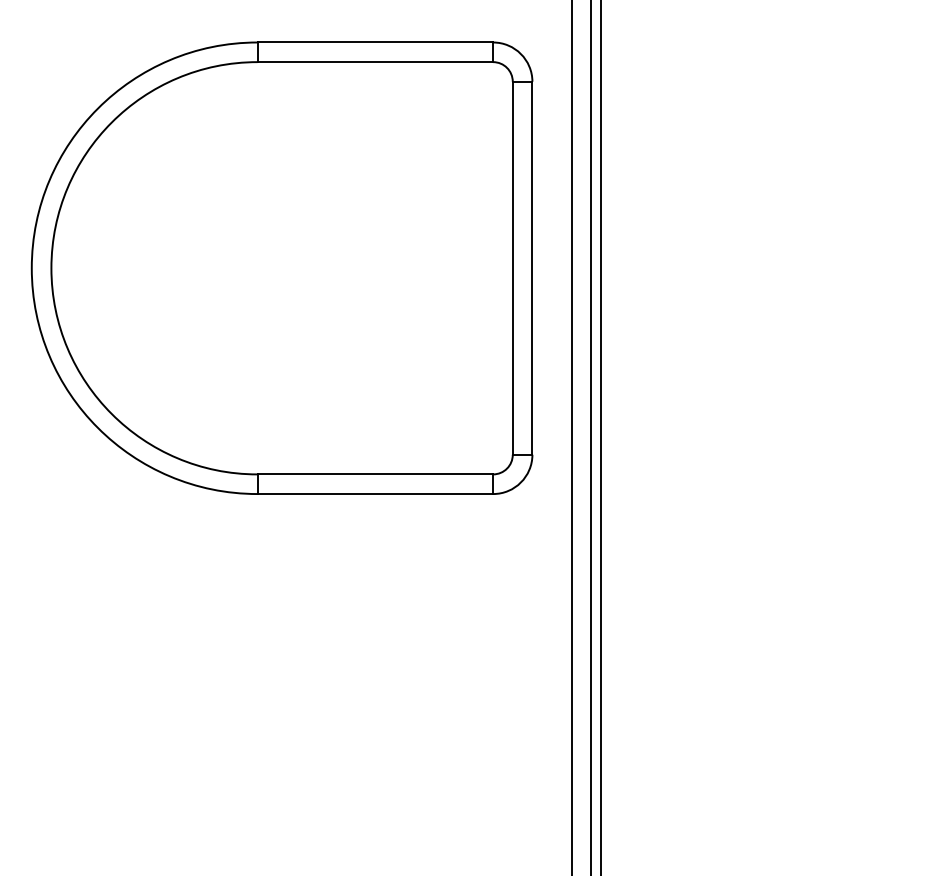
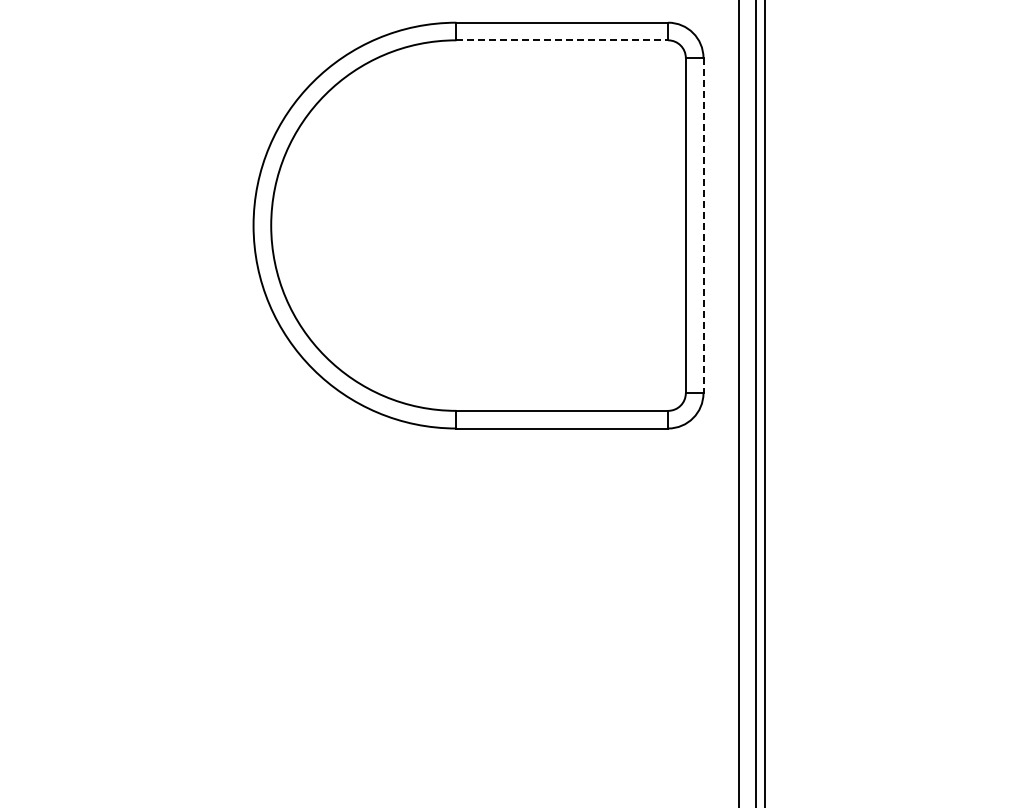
line: (375, 62) -> (562, 40), solid -> dashed
line: (532, 268) -> (703, 225), solid -> dashed

